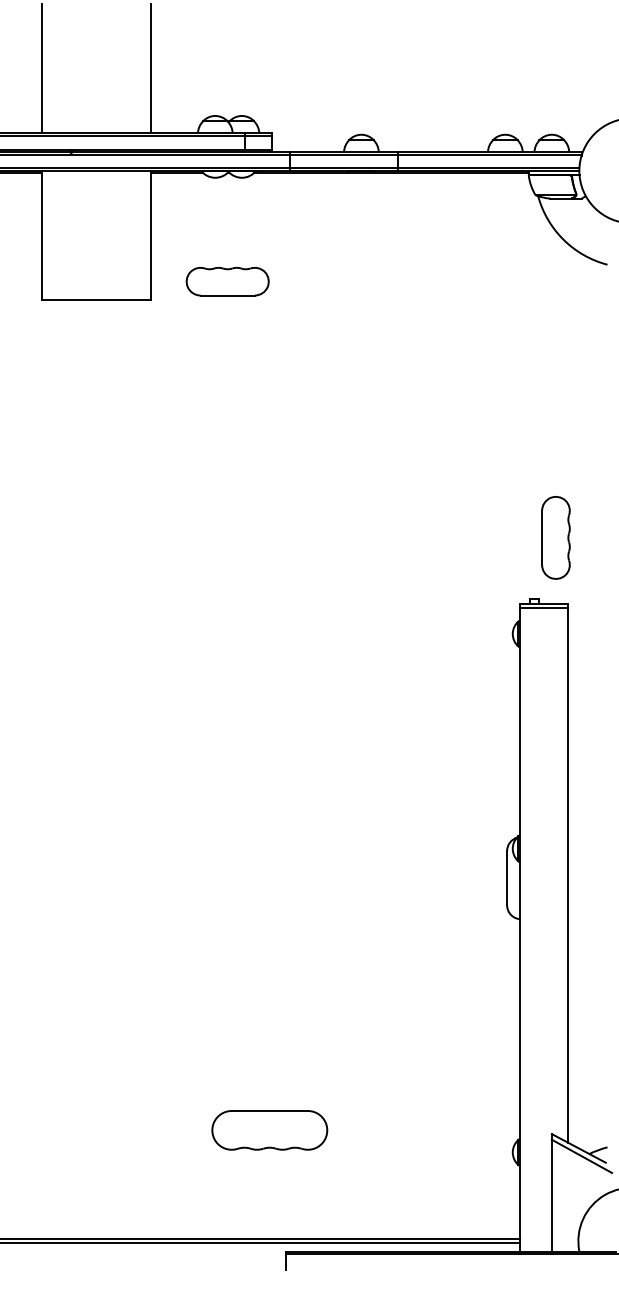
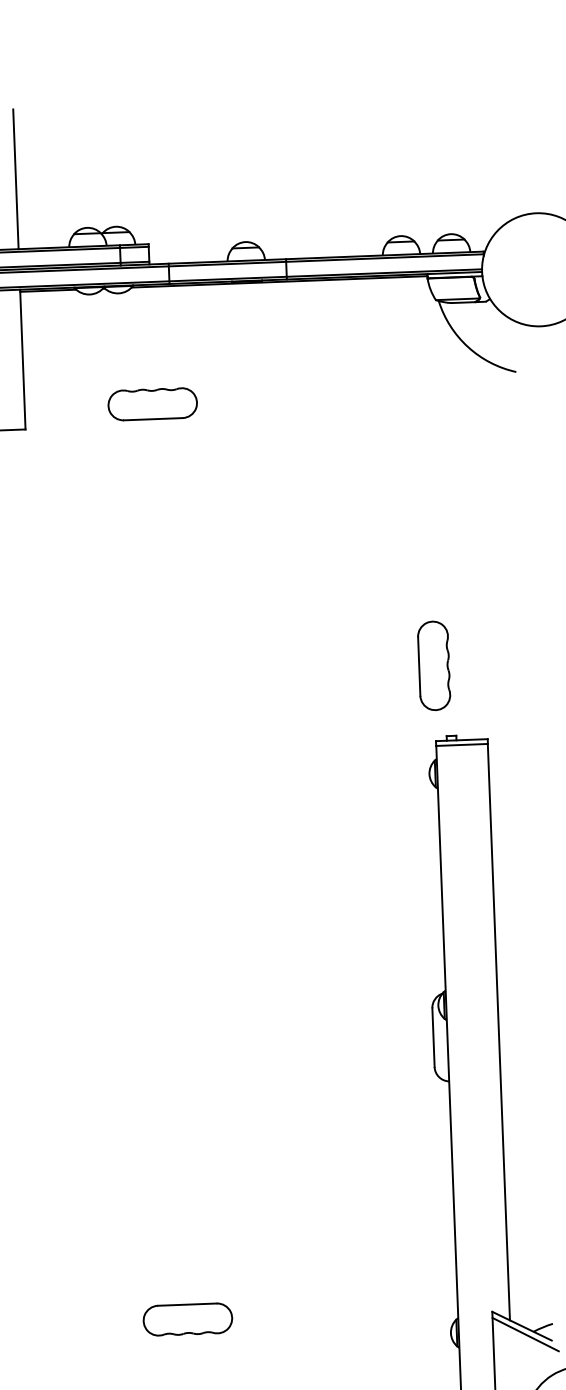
part: (227, 281) -> (152, 404), moved
part: (555, 537) -> (433, 665), moved
part: (269, 1130) -> (187, 1319), size x0.71

